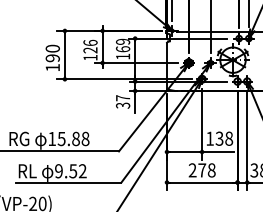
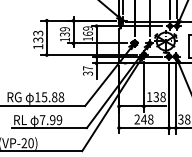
text: (89, 46) -> (64, 31), 126 -> 139
text: (53, 53) -> (38, 36), 190 -> 133
text: (201, 170) -> (143, 119), 278 -> 248
text: (70, 171) -> (50, 120), 9.52 -> 7.99

